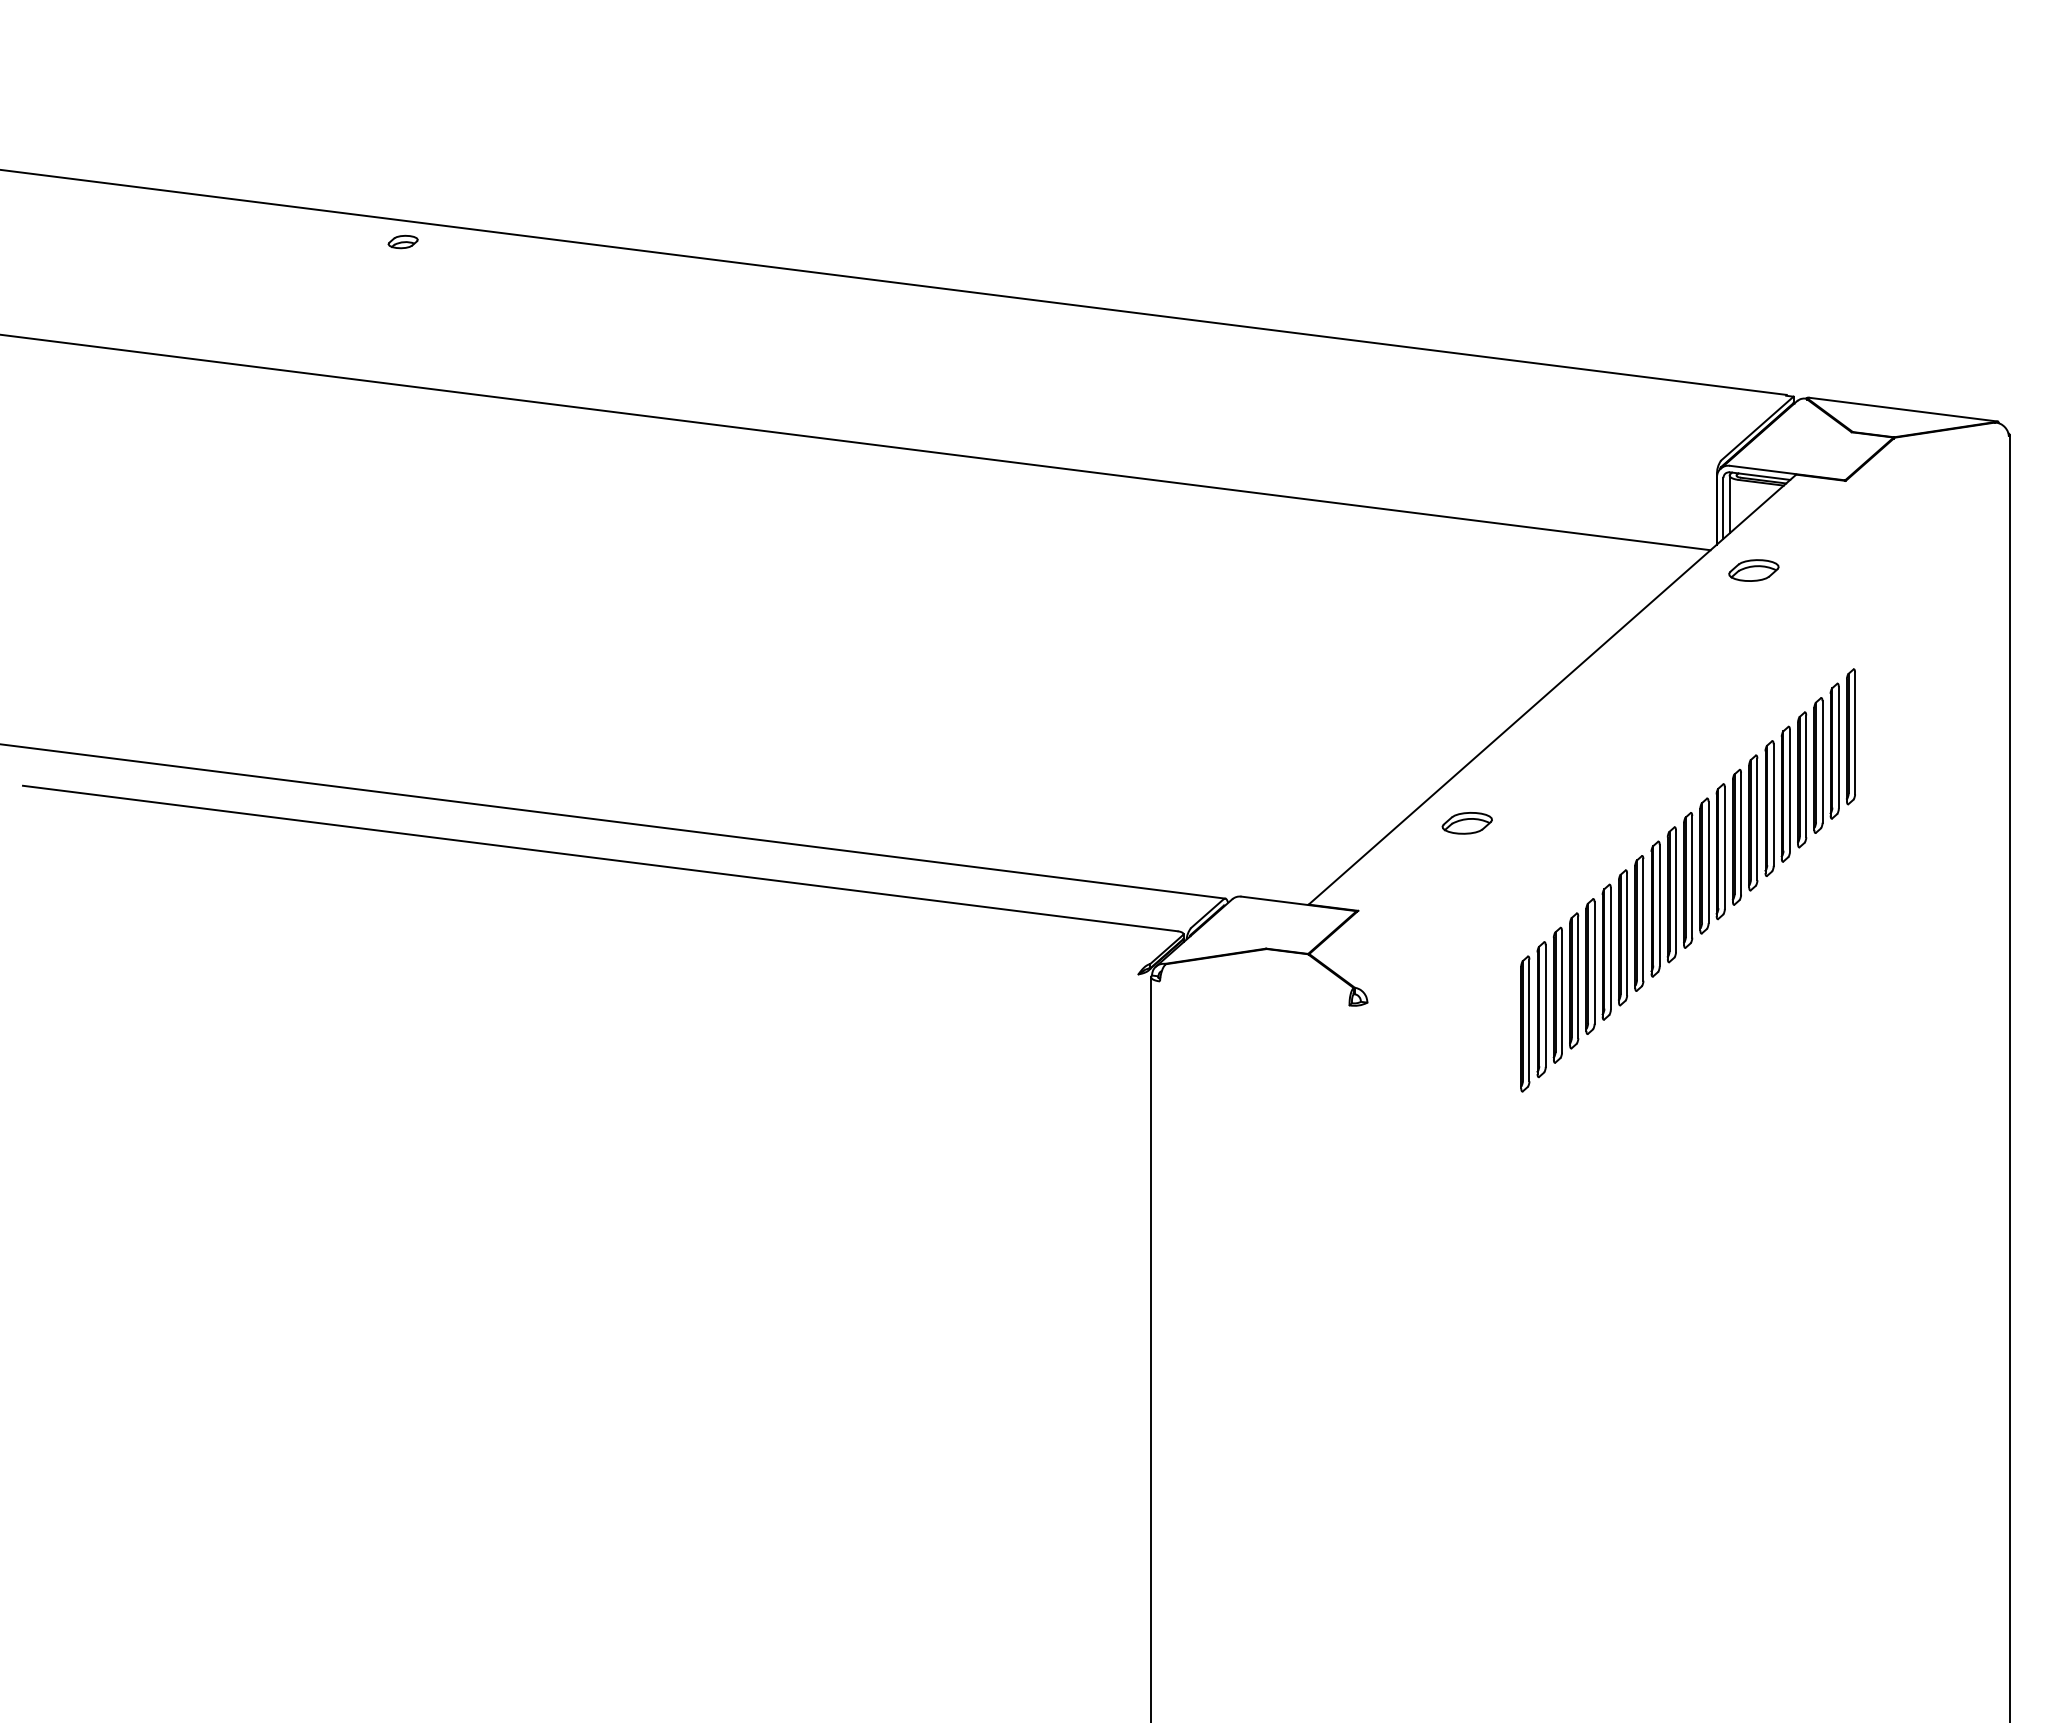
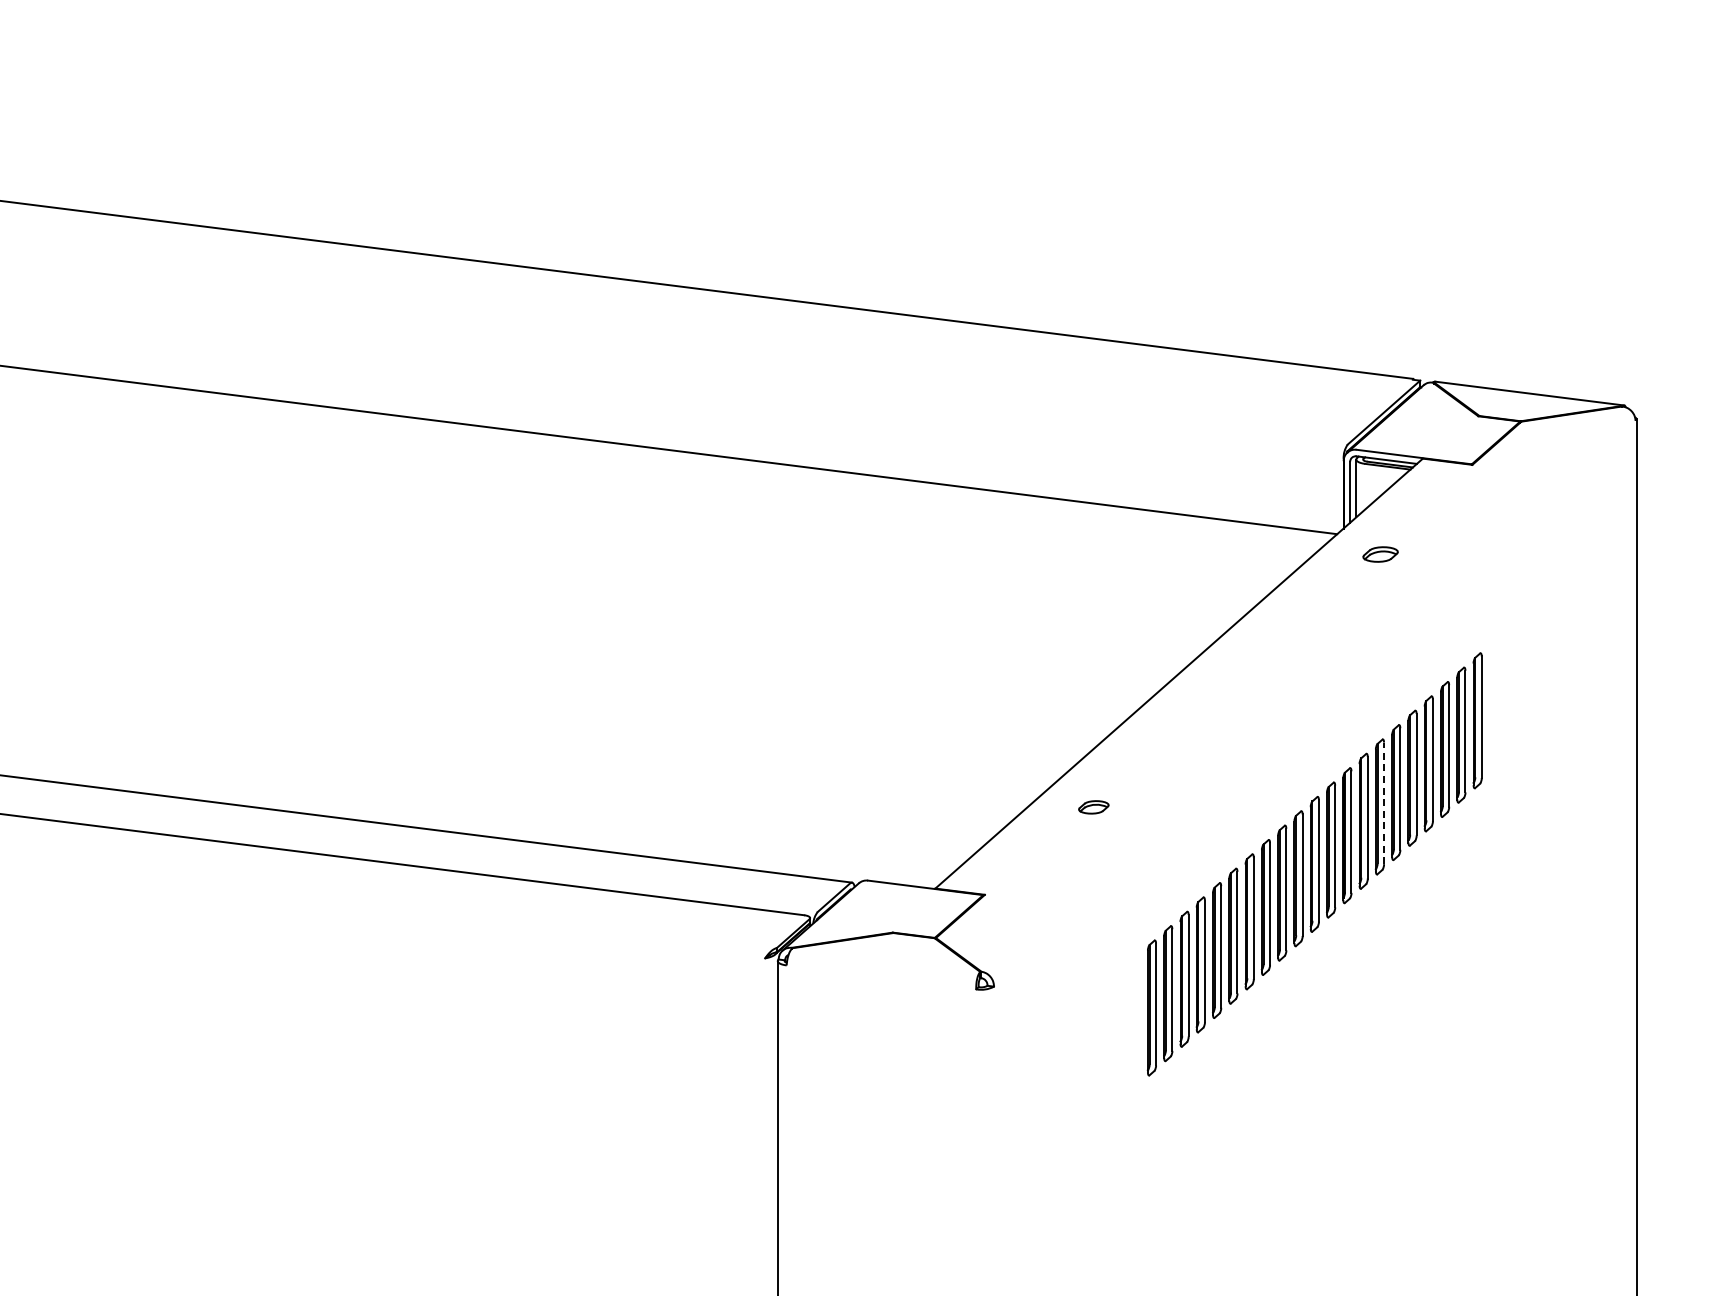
part: (402, 241) -> (29, 225), removed
part: (1753, 570) -> (1380, 554), size x0.7
line: (1757, 819) -> (1384, 803), solid -> dashed
part: (1466, 823) -> (1093, 807), size x0.6

